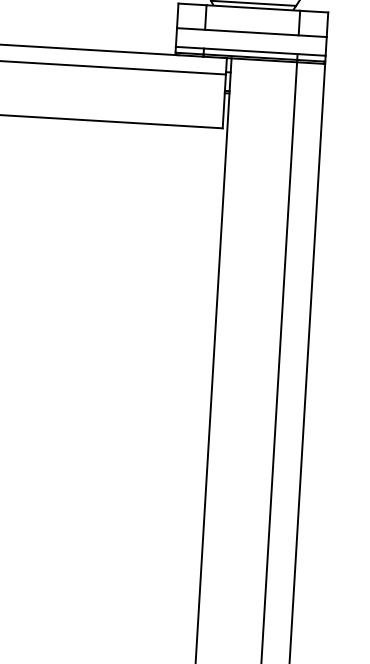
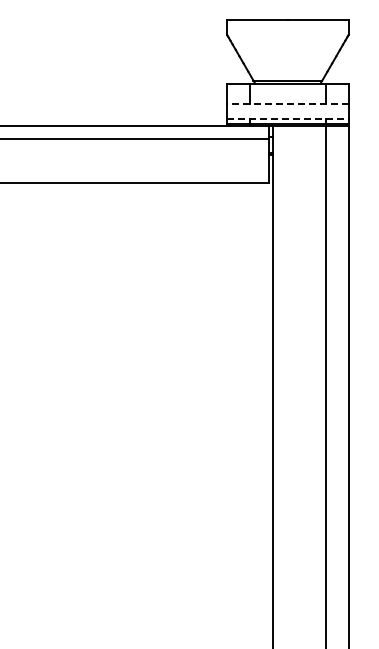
line: (251, 32) -> (287, 104), solid -> dashed
line: (250, 51) -> (287, 119), solid -> dashed

